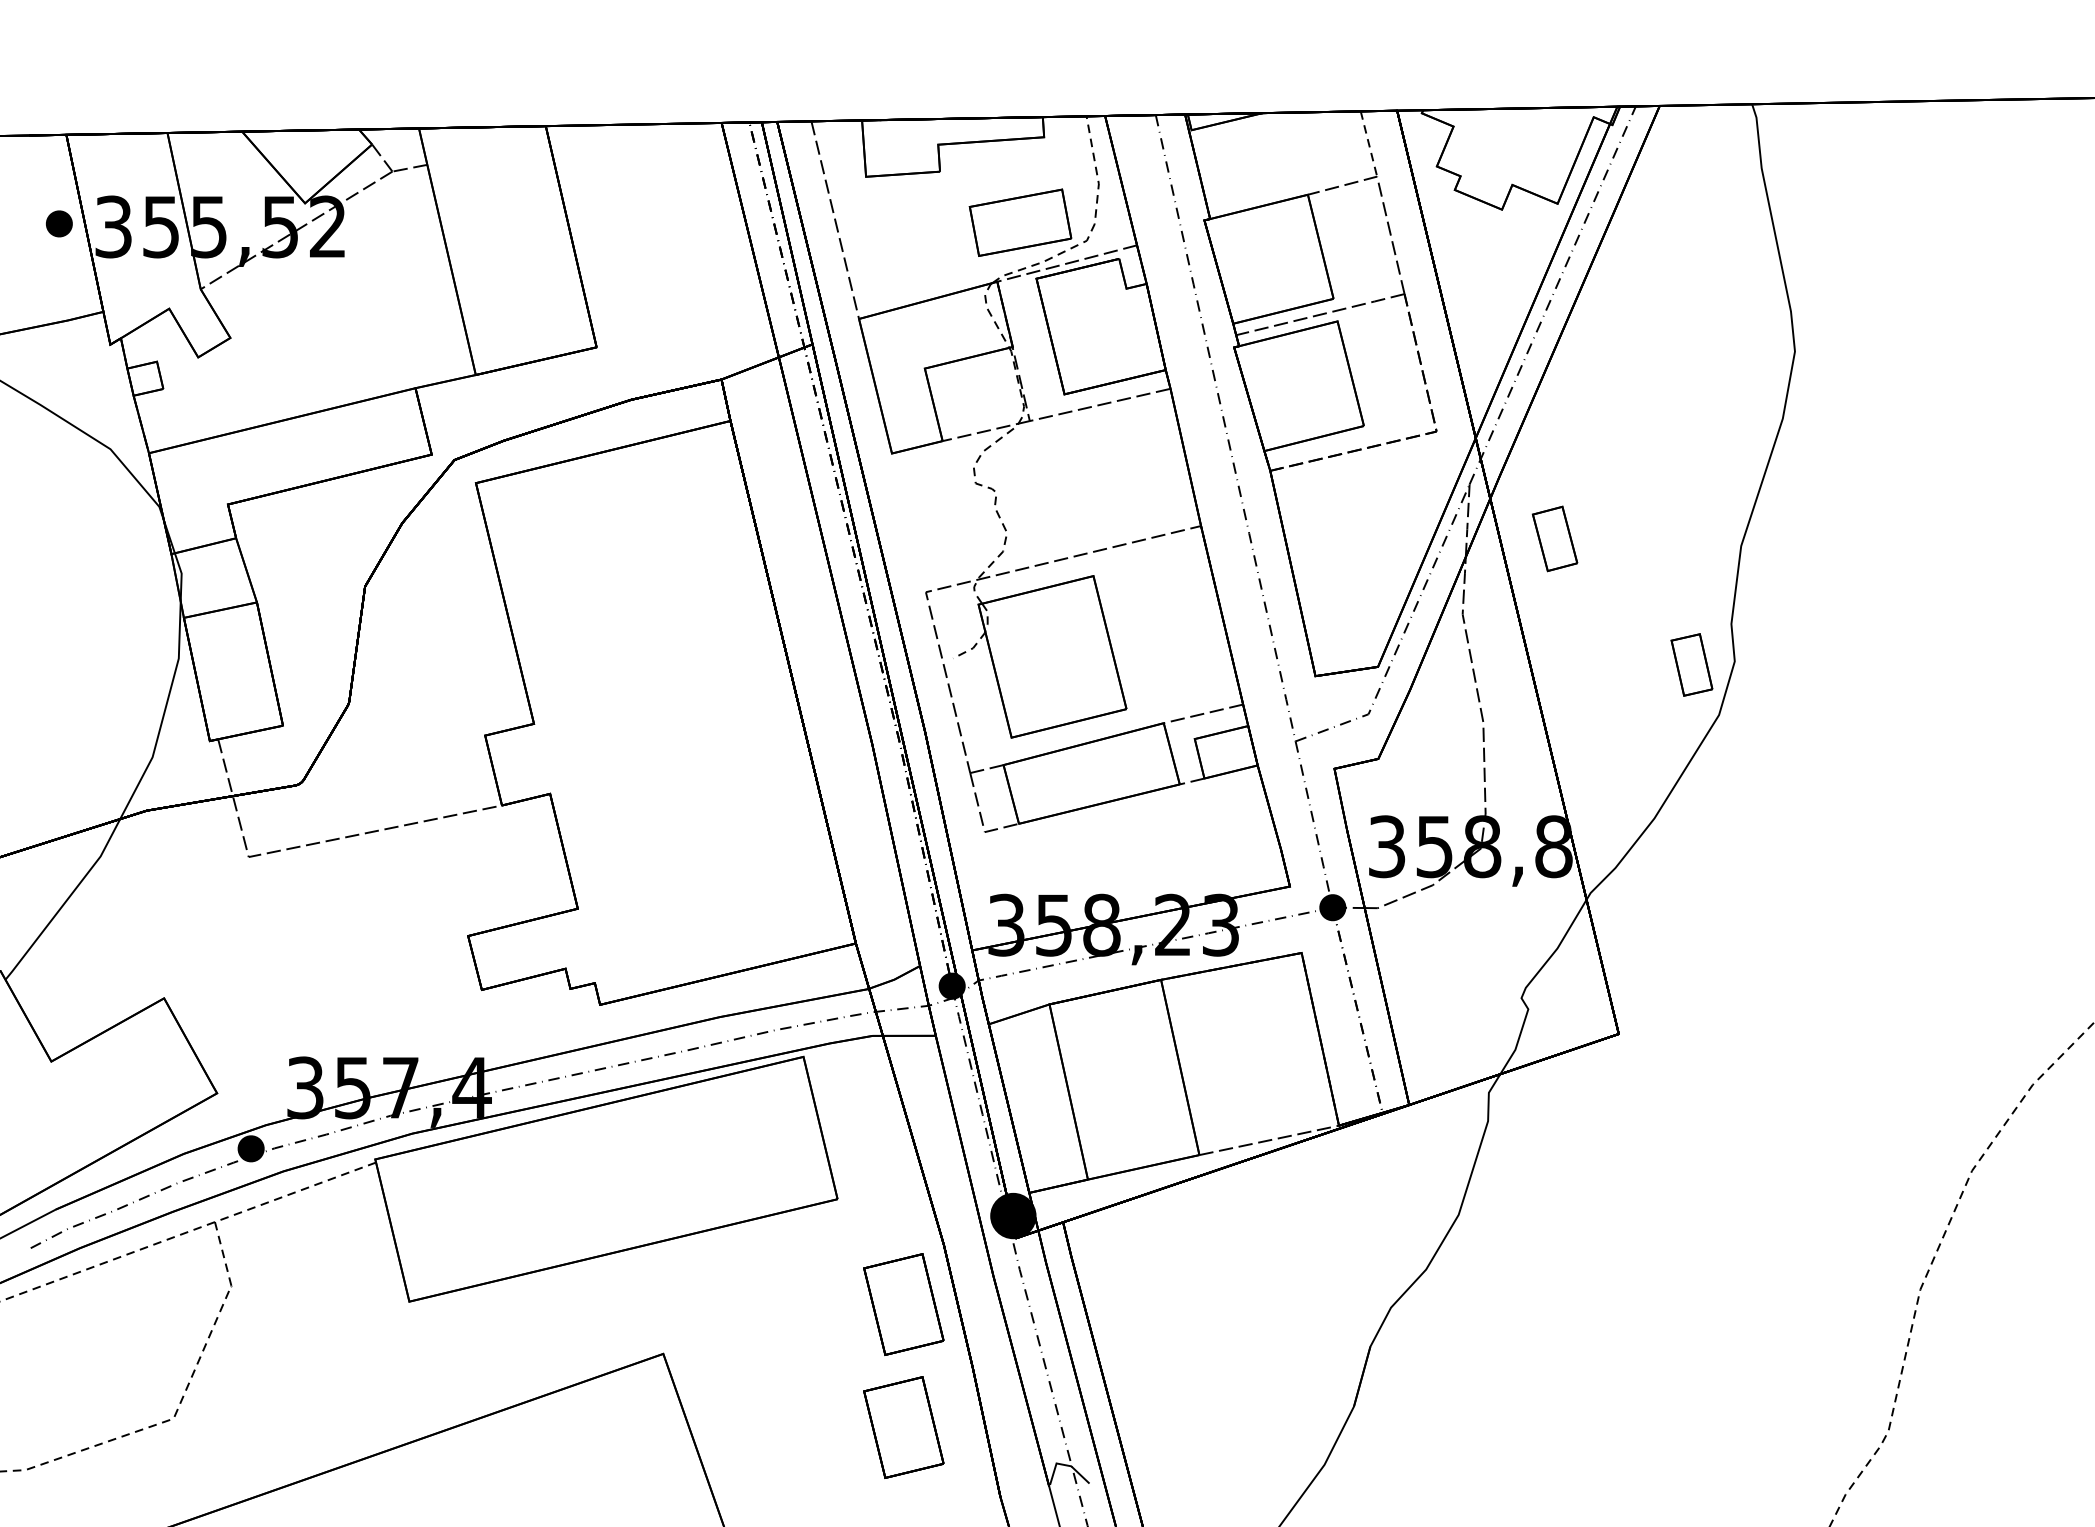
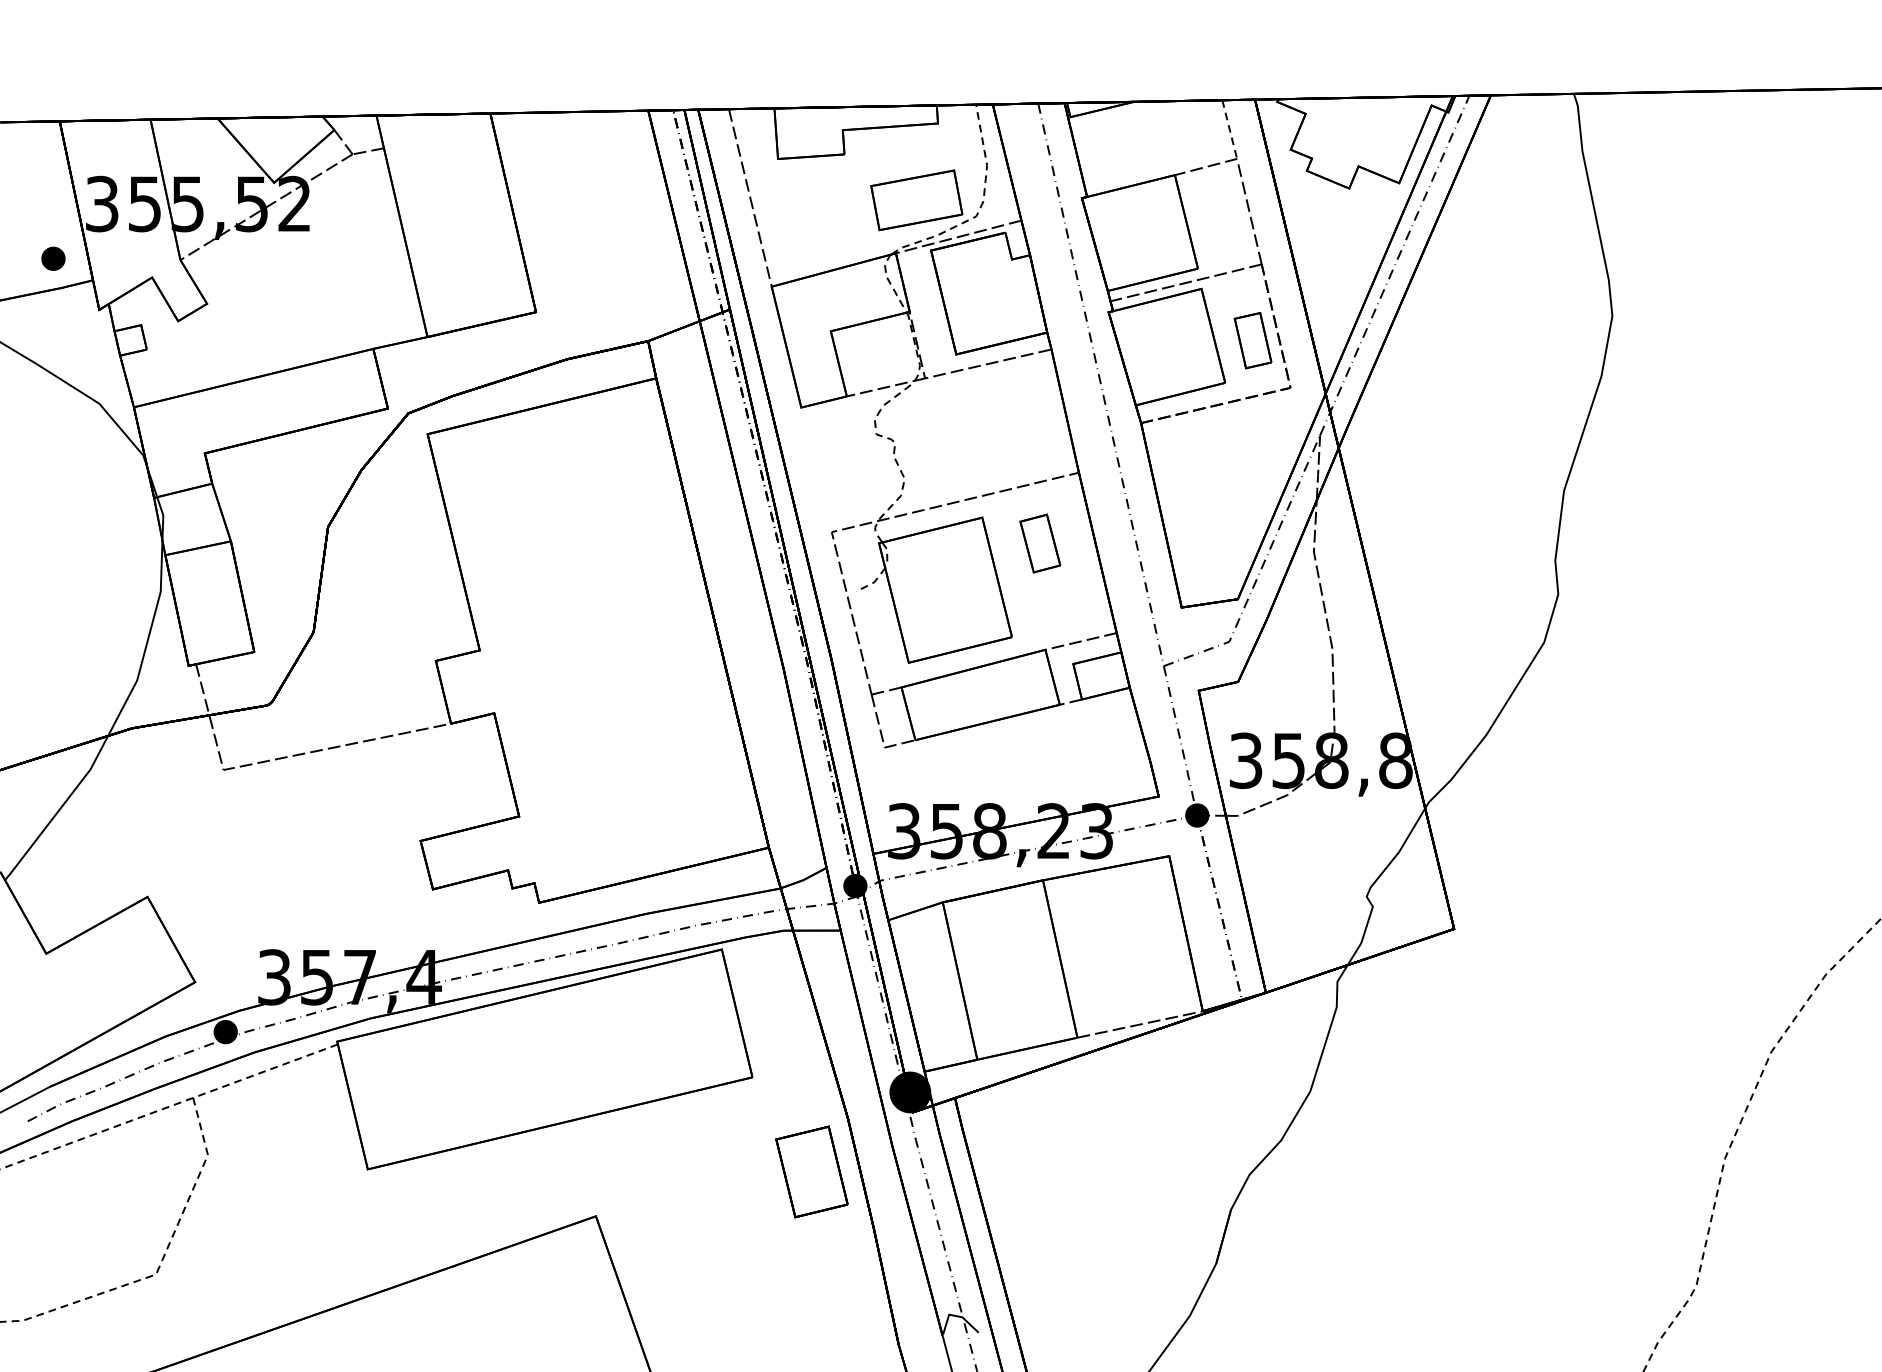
part: (59, 223) -> (53, 258), moved
part: (1554, 538) -> (1039, 543), moved
part: (1691, 664) -> (1252, 340), moved
part: (903, 1427) -> (811, 1282), removed

